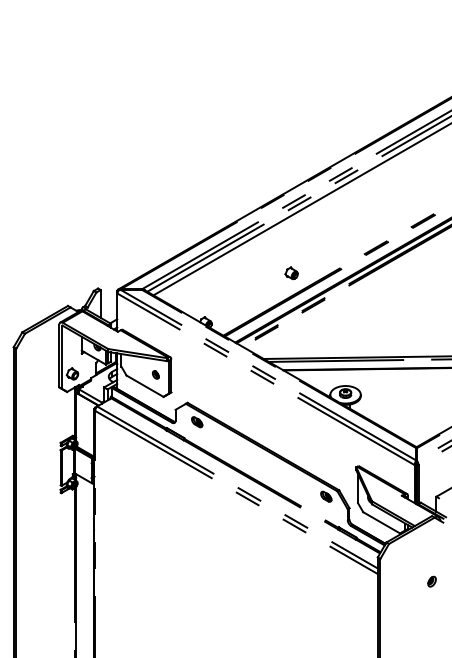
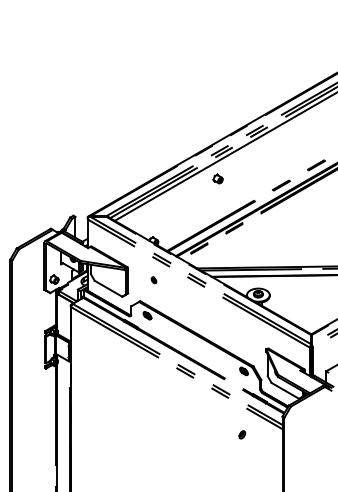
part: (291, 273) -> (217, 179), moved
part: (155, 374) -> (153, 280), moved
part: (431, 581) -> (241, 434), moved

